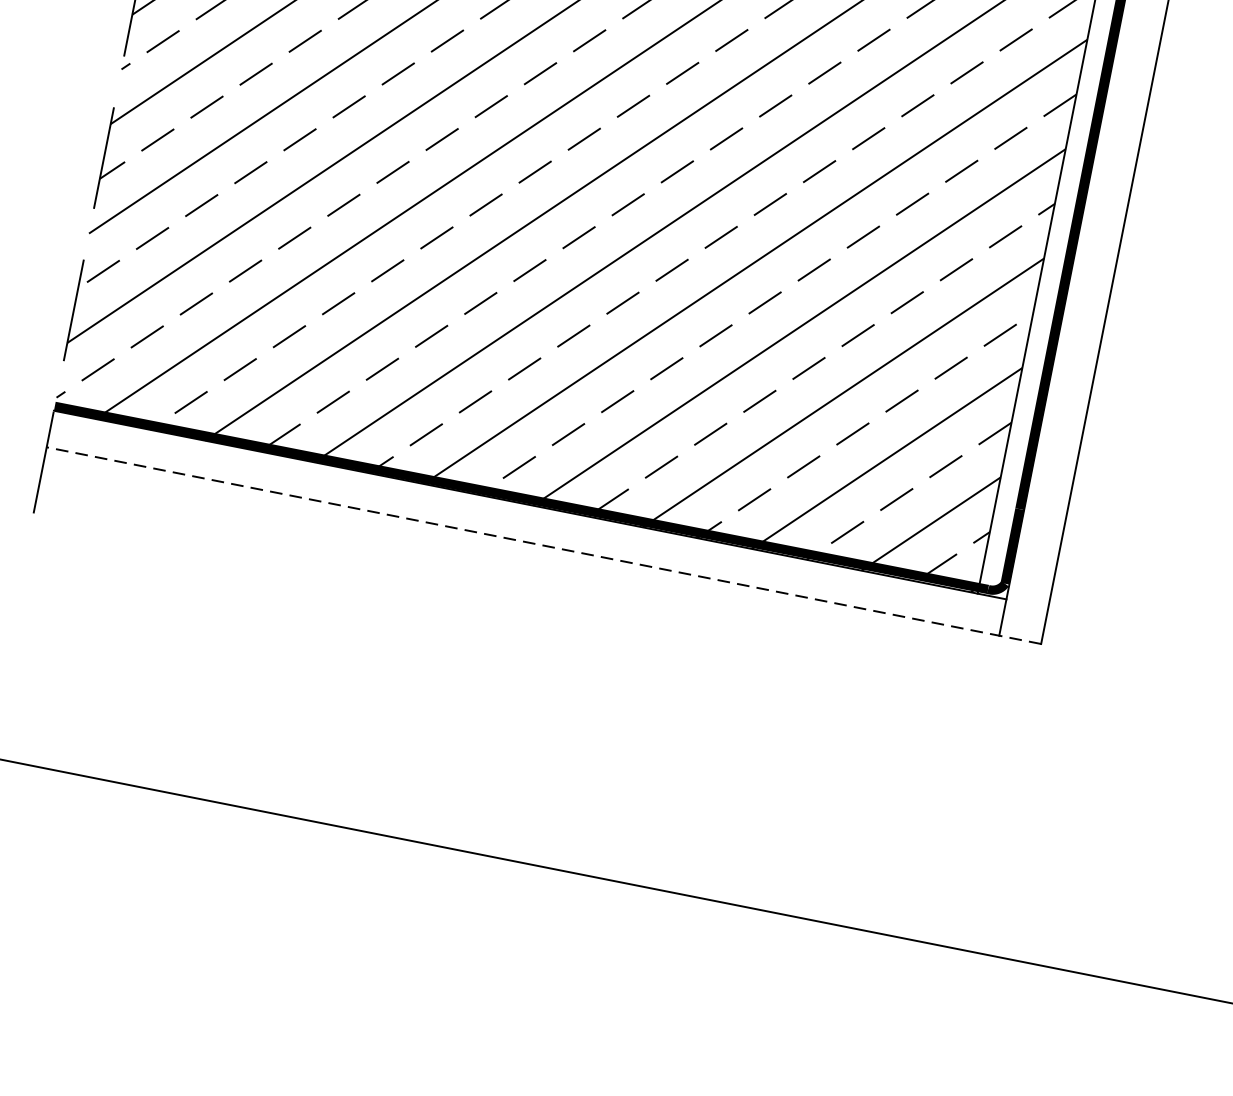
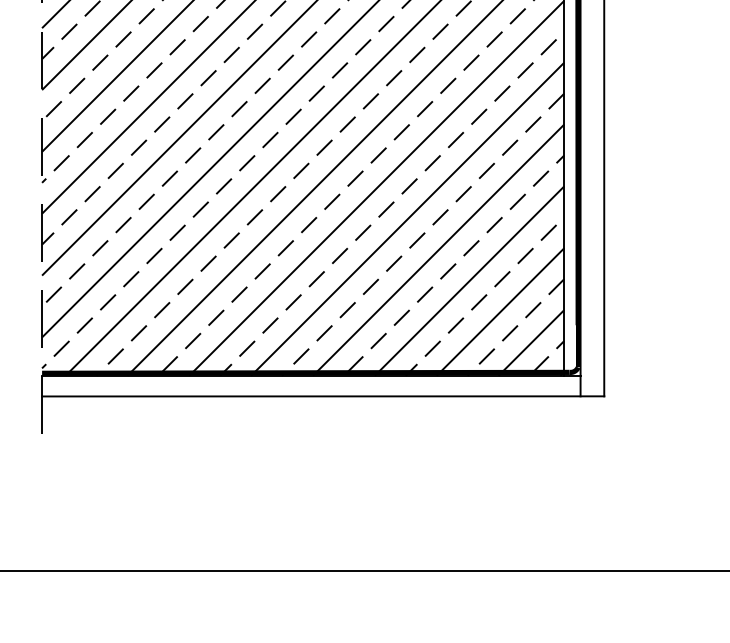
line: (542, 545) -> (322, 396), dashed -> solid

